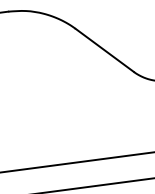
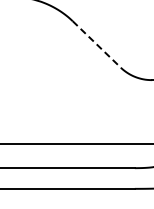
line: (104, 50) -> (96, 44), solid -> dashed

